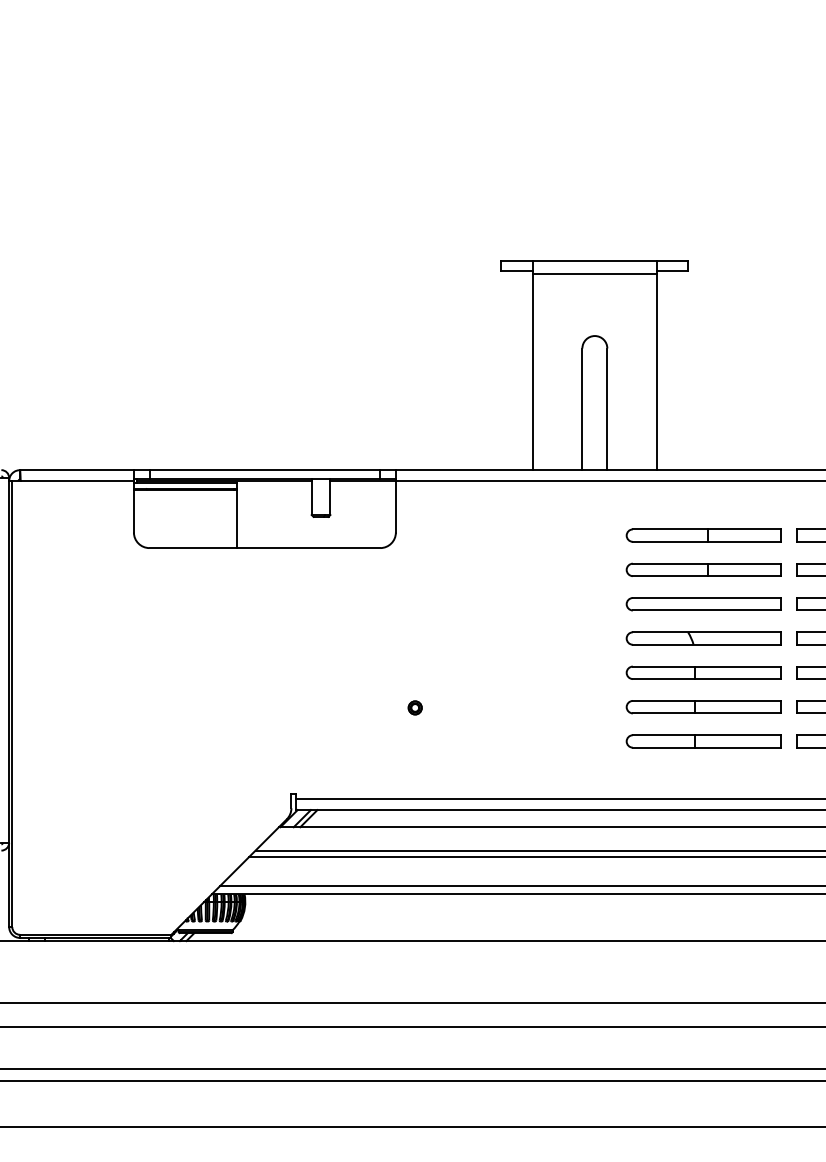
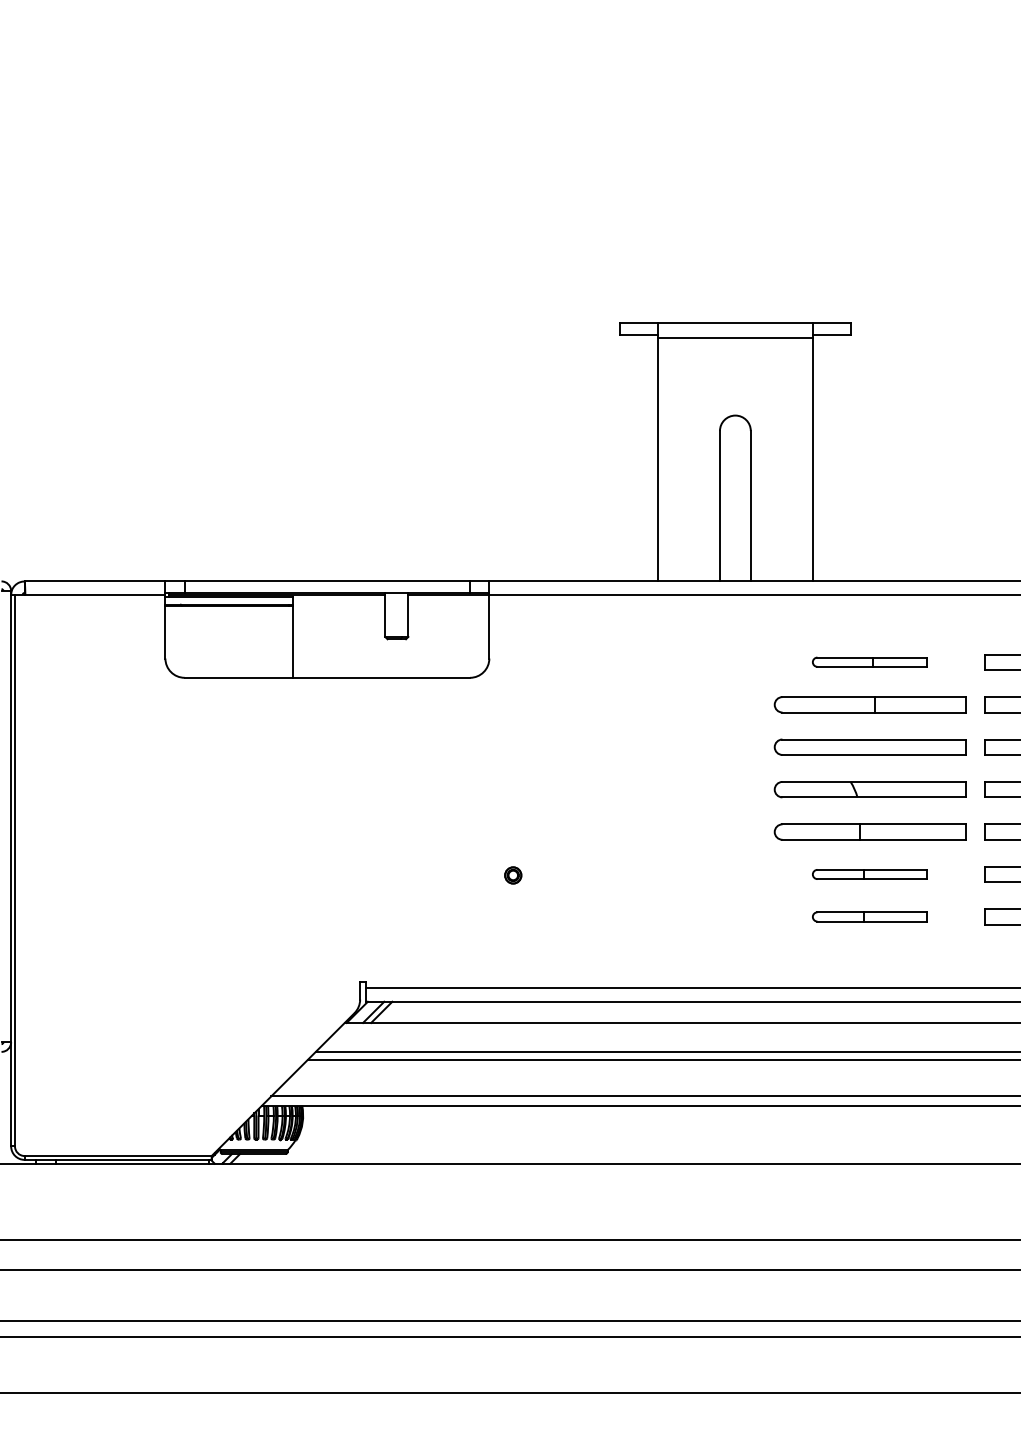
part: (703, 534) -> (869, 661), size x0.6
part: (703, 707) -> (869, 874), size x0.6
part: (703, 741) -> (869, 916), size x0.6

